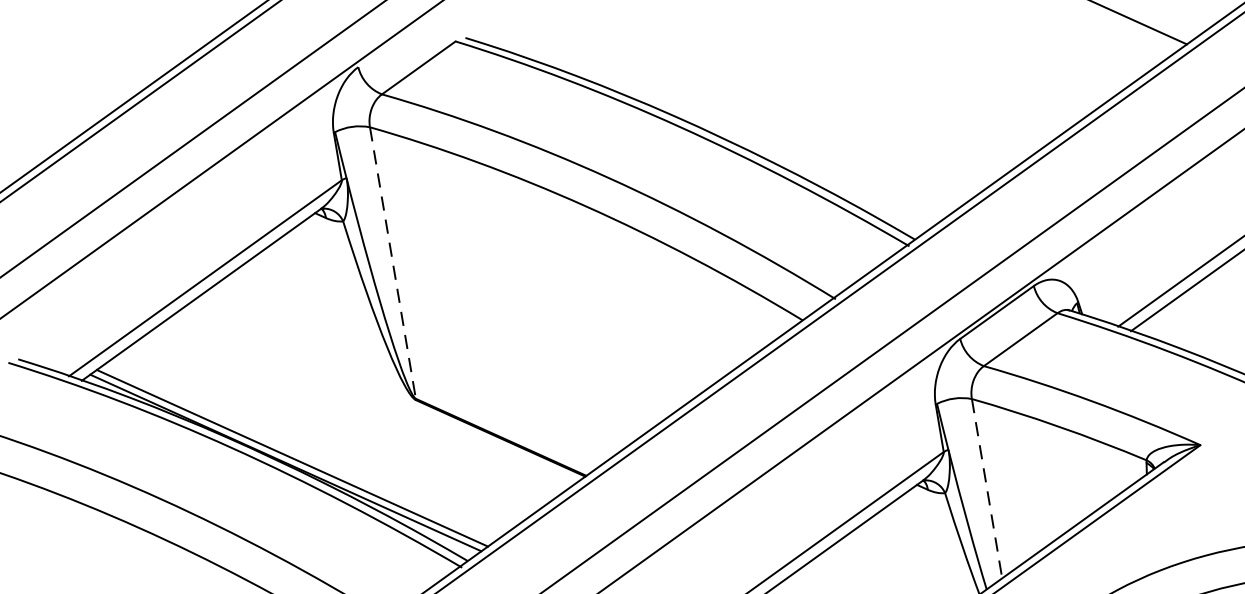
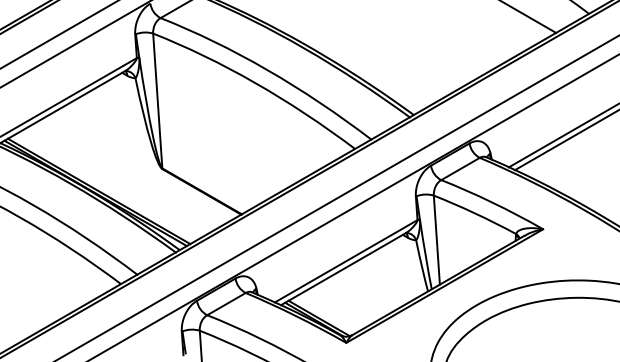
line: (392, 264) -> (157, 101), dashed -> solid
line: (986, 489) -> (436, 240), dashed -> solid

